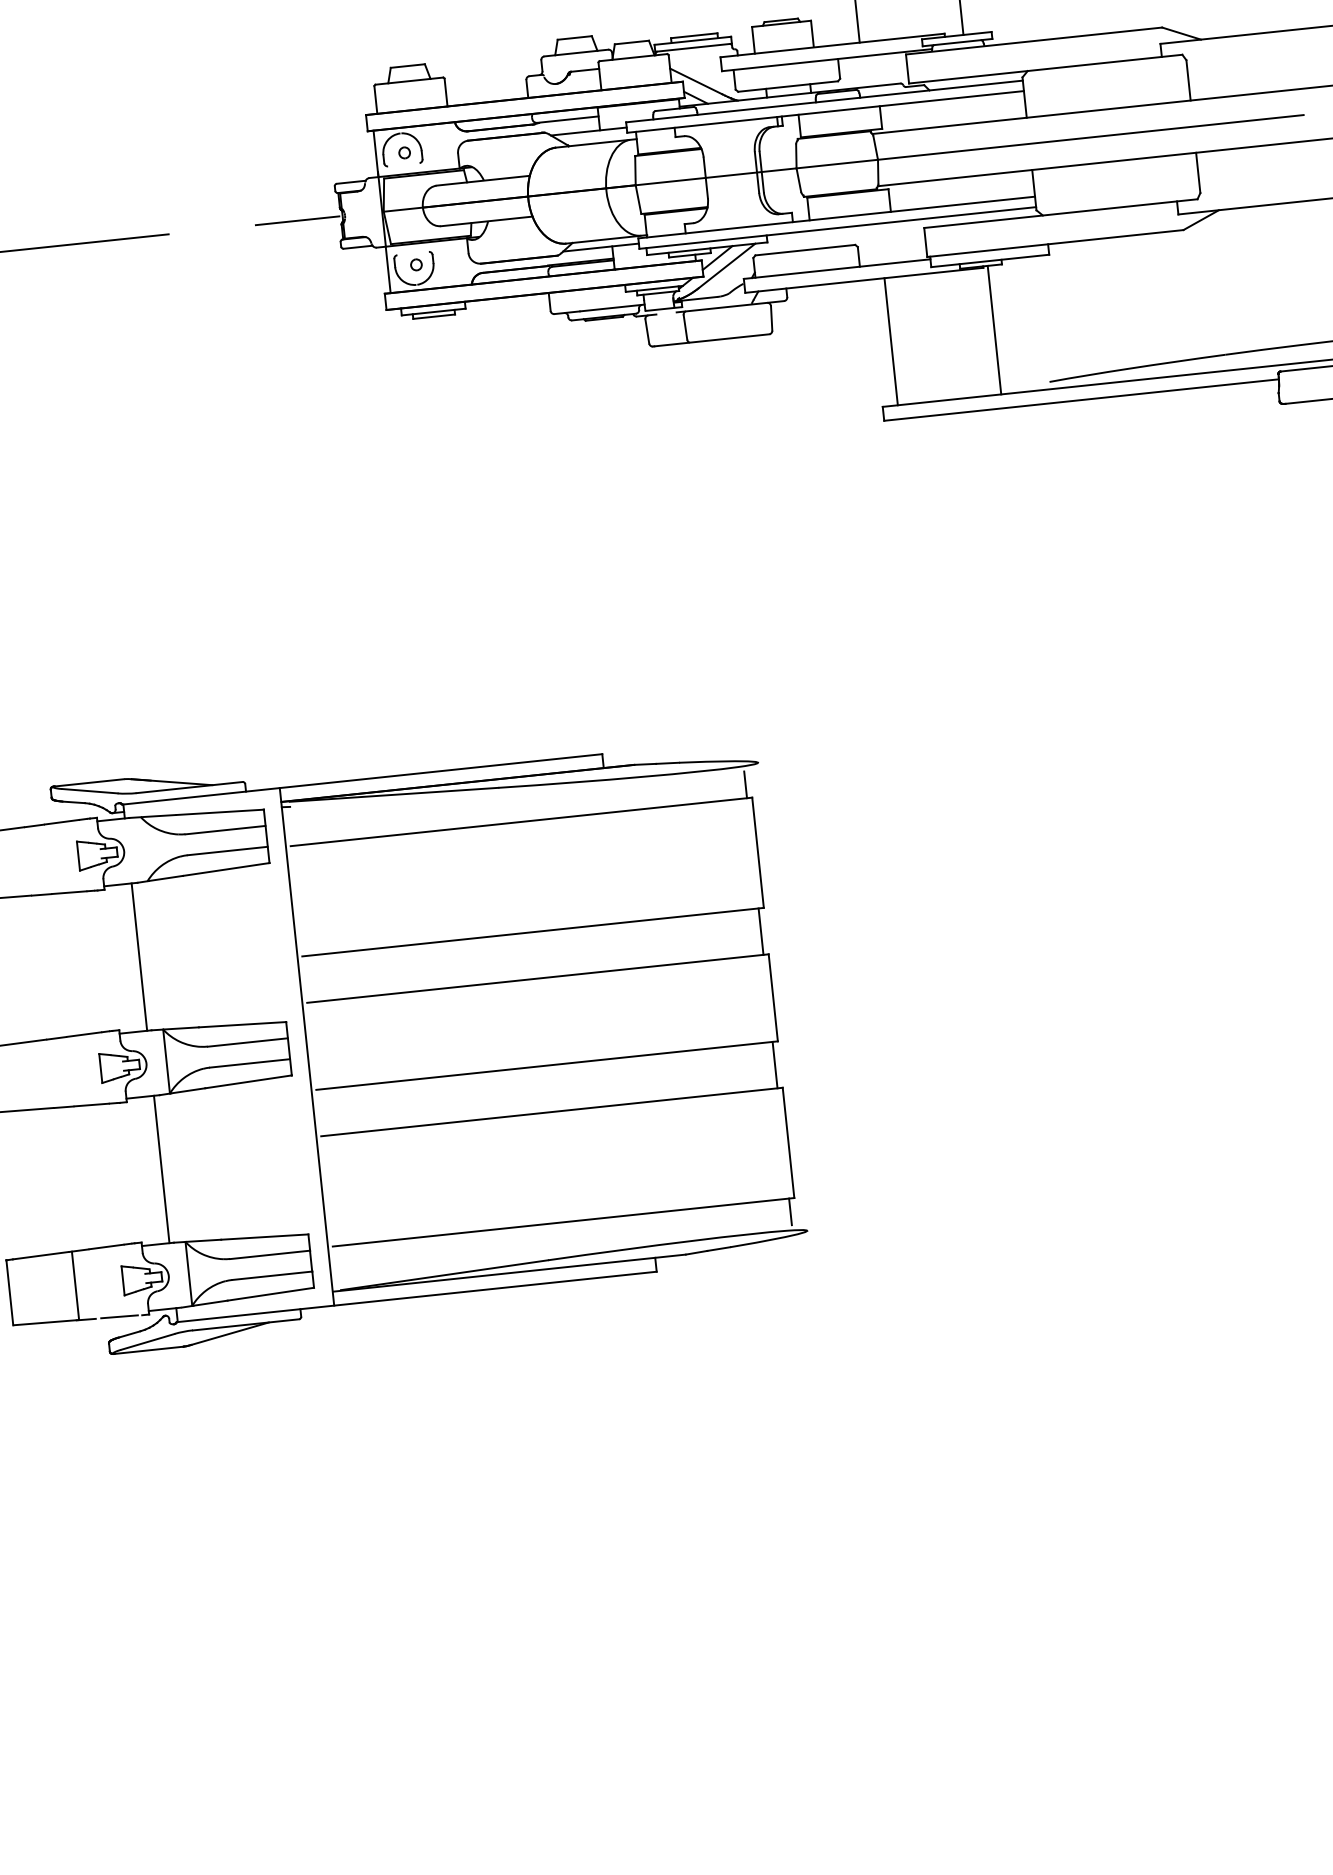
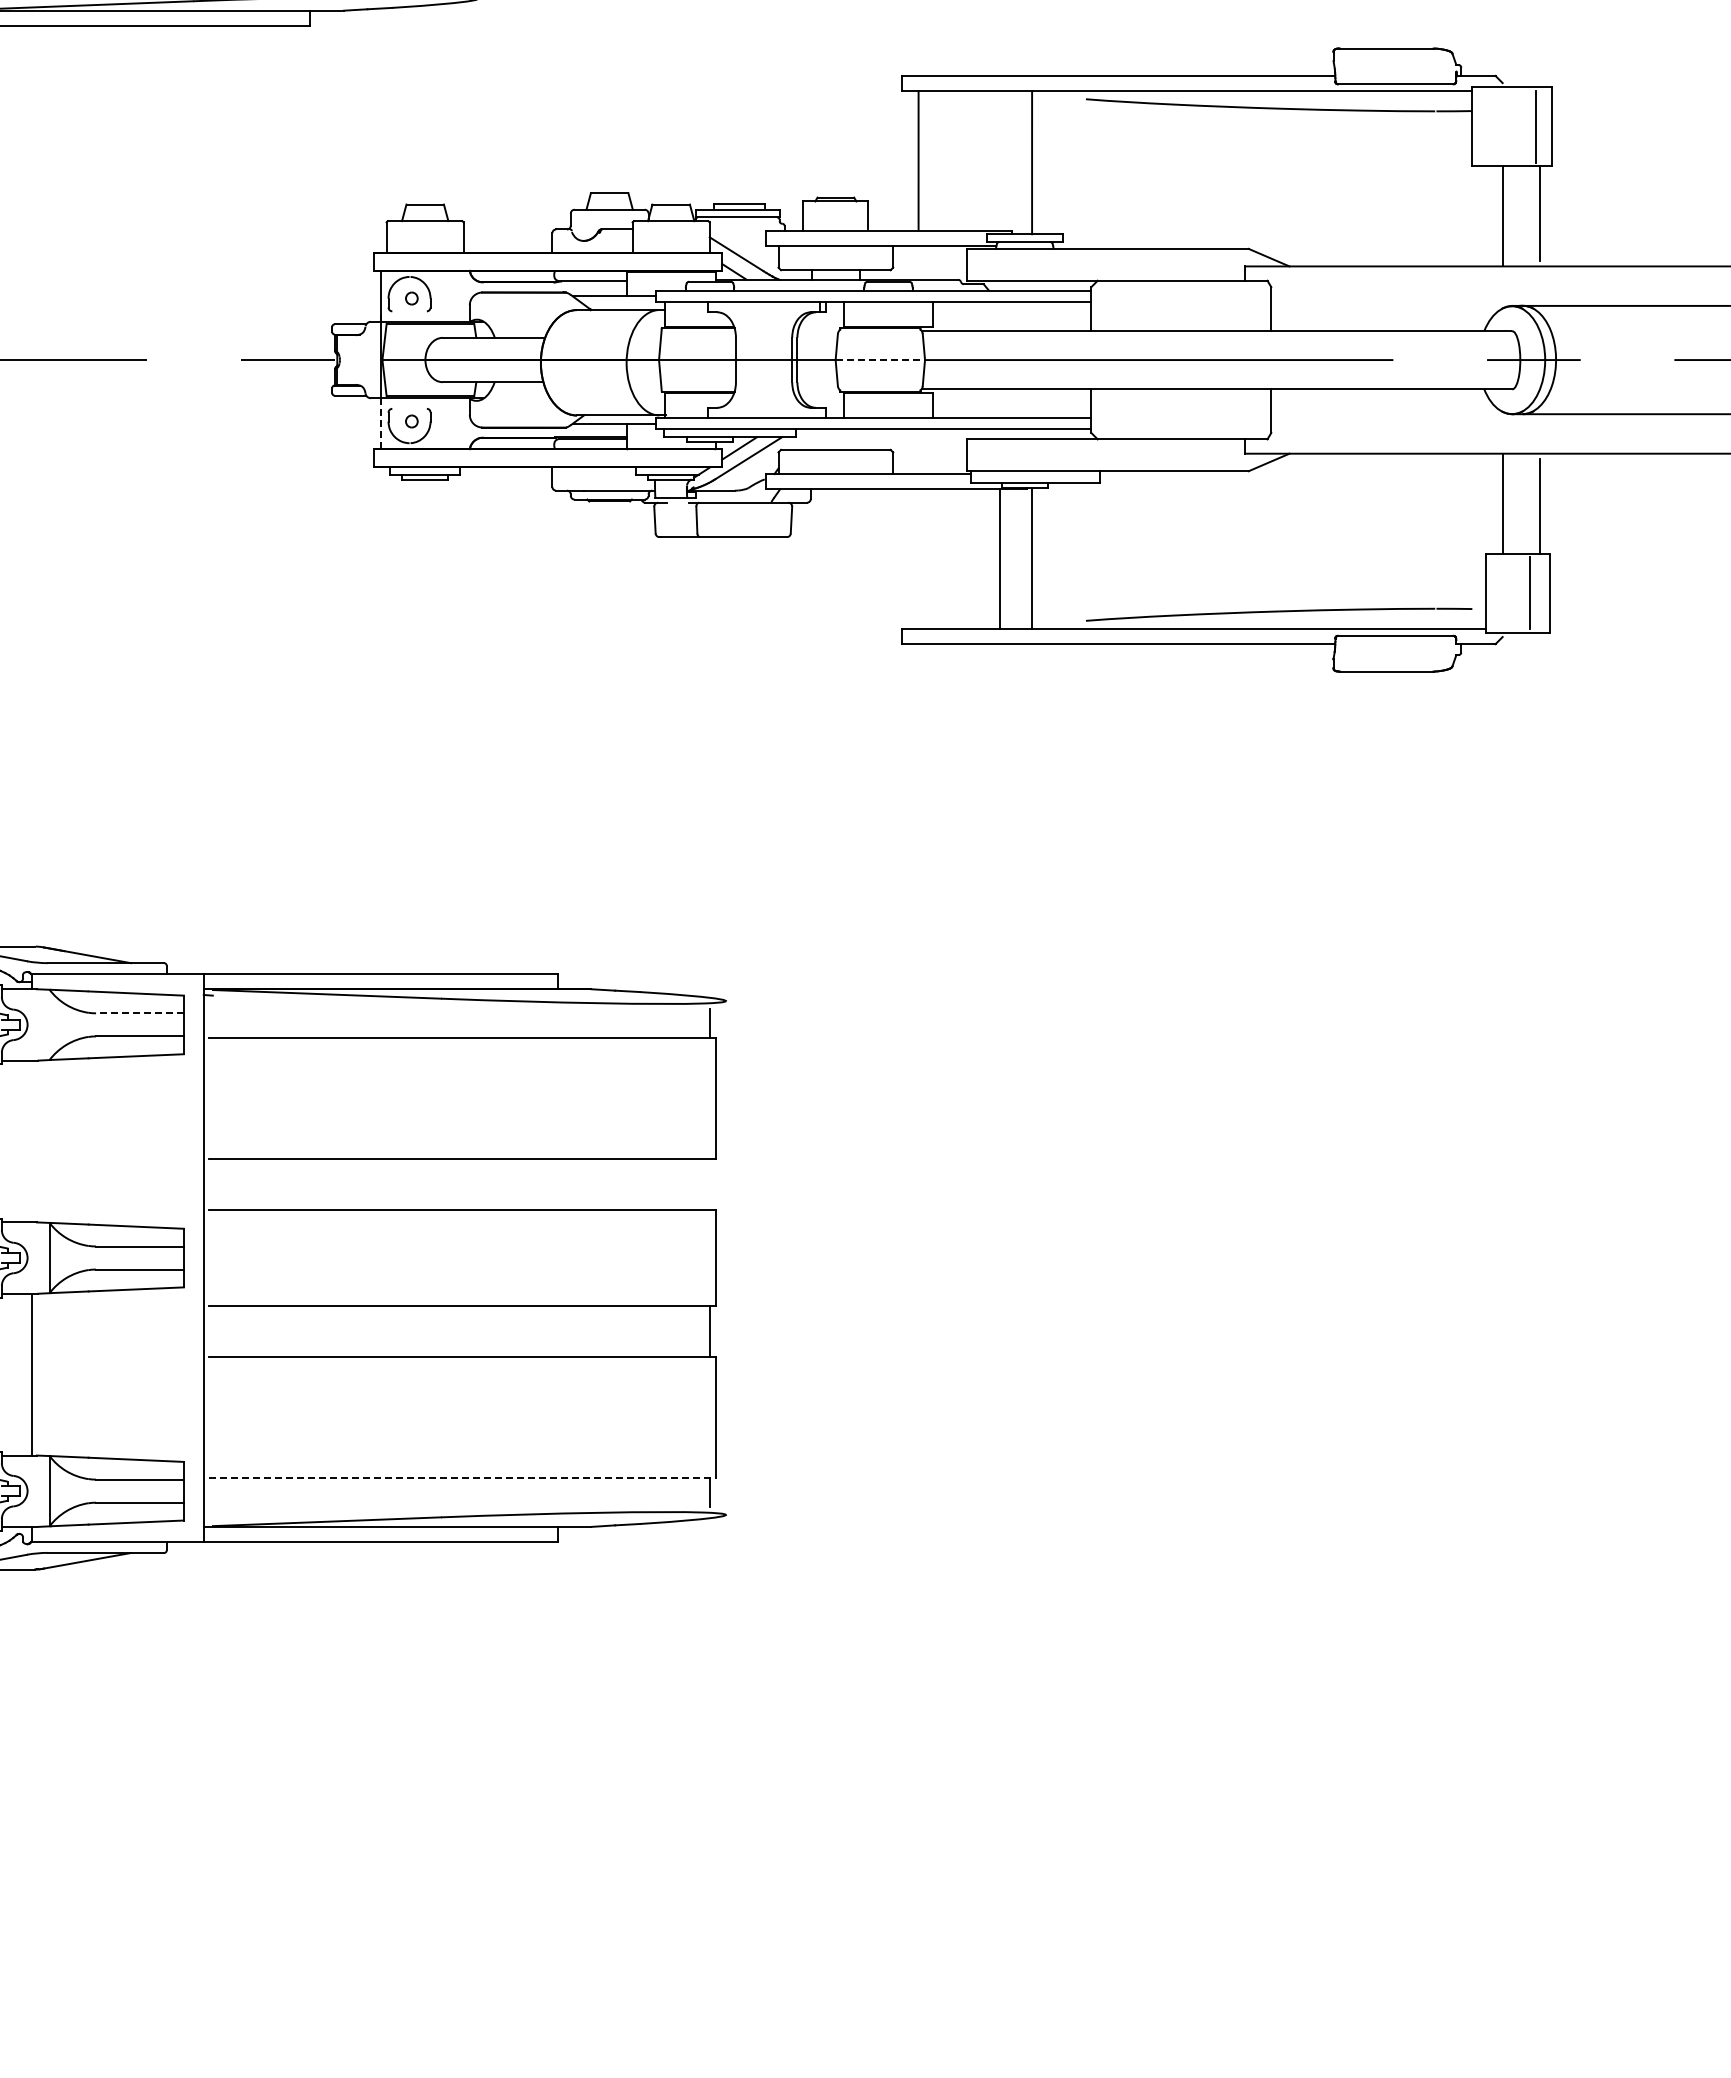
line: (837, 164) -> (880, 360), solid -> dashed
line: (388, 270) -> (380, 424), solid -> dashed
line: (891, 341) -> (999, 558), moved
line: (225, 830) -> (140, 1013), solid -> dashed
line: (760, 931) -> (709, 1184), removed
line: (139, 957) -> (32, 1141), removed
line: (563, 1221) -> (462, 1477), solid -> dashed

